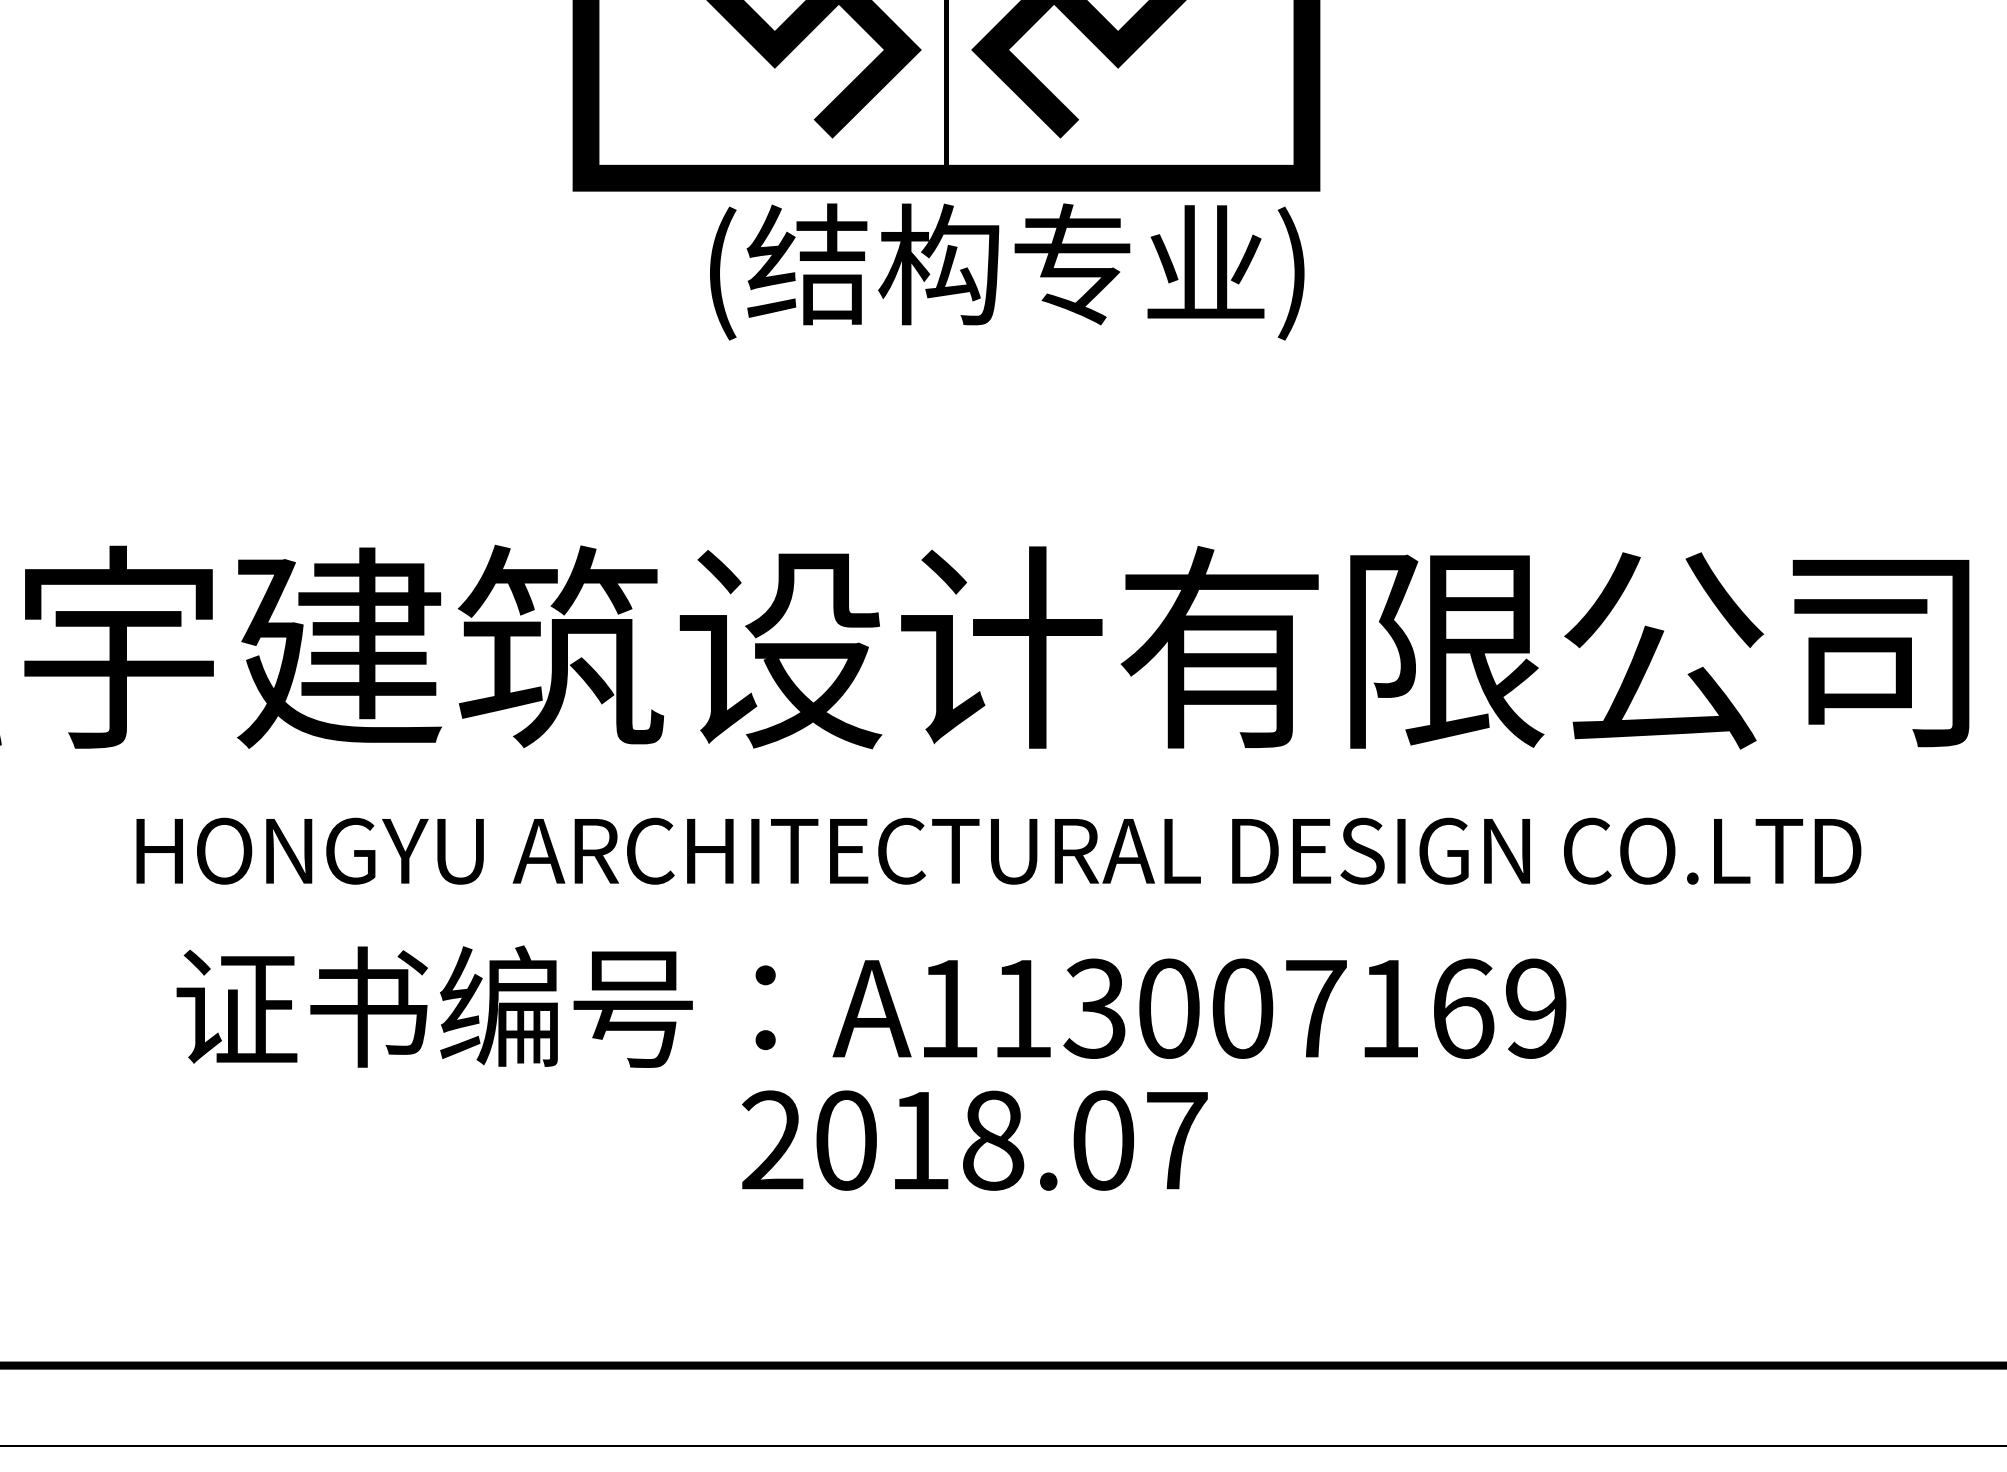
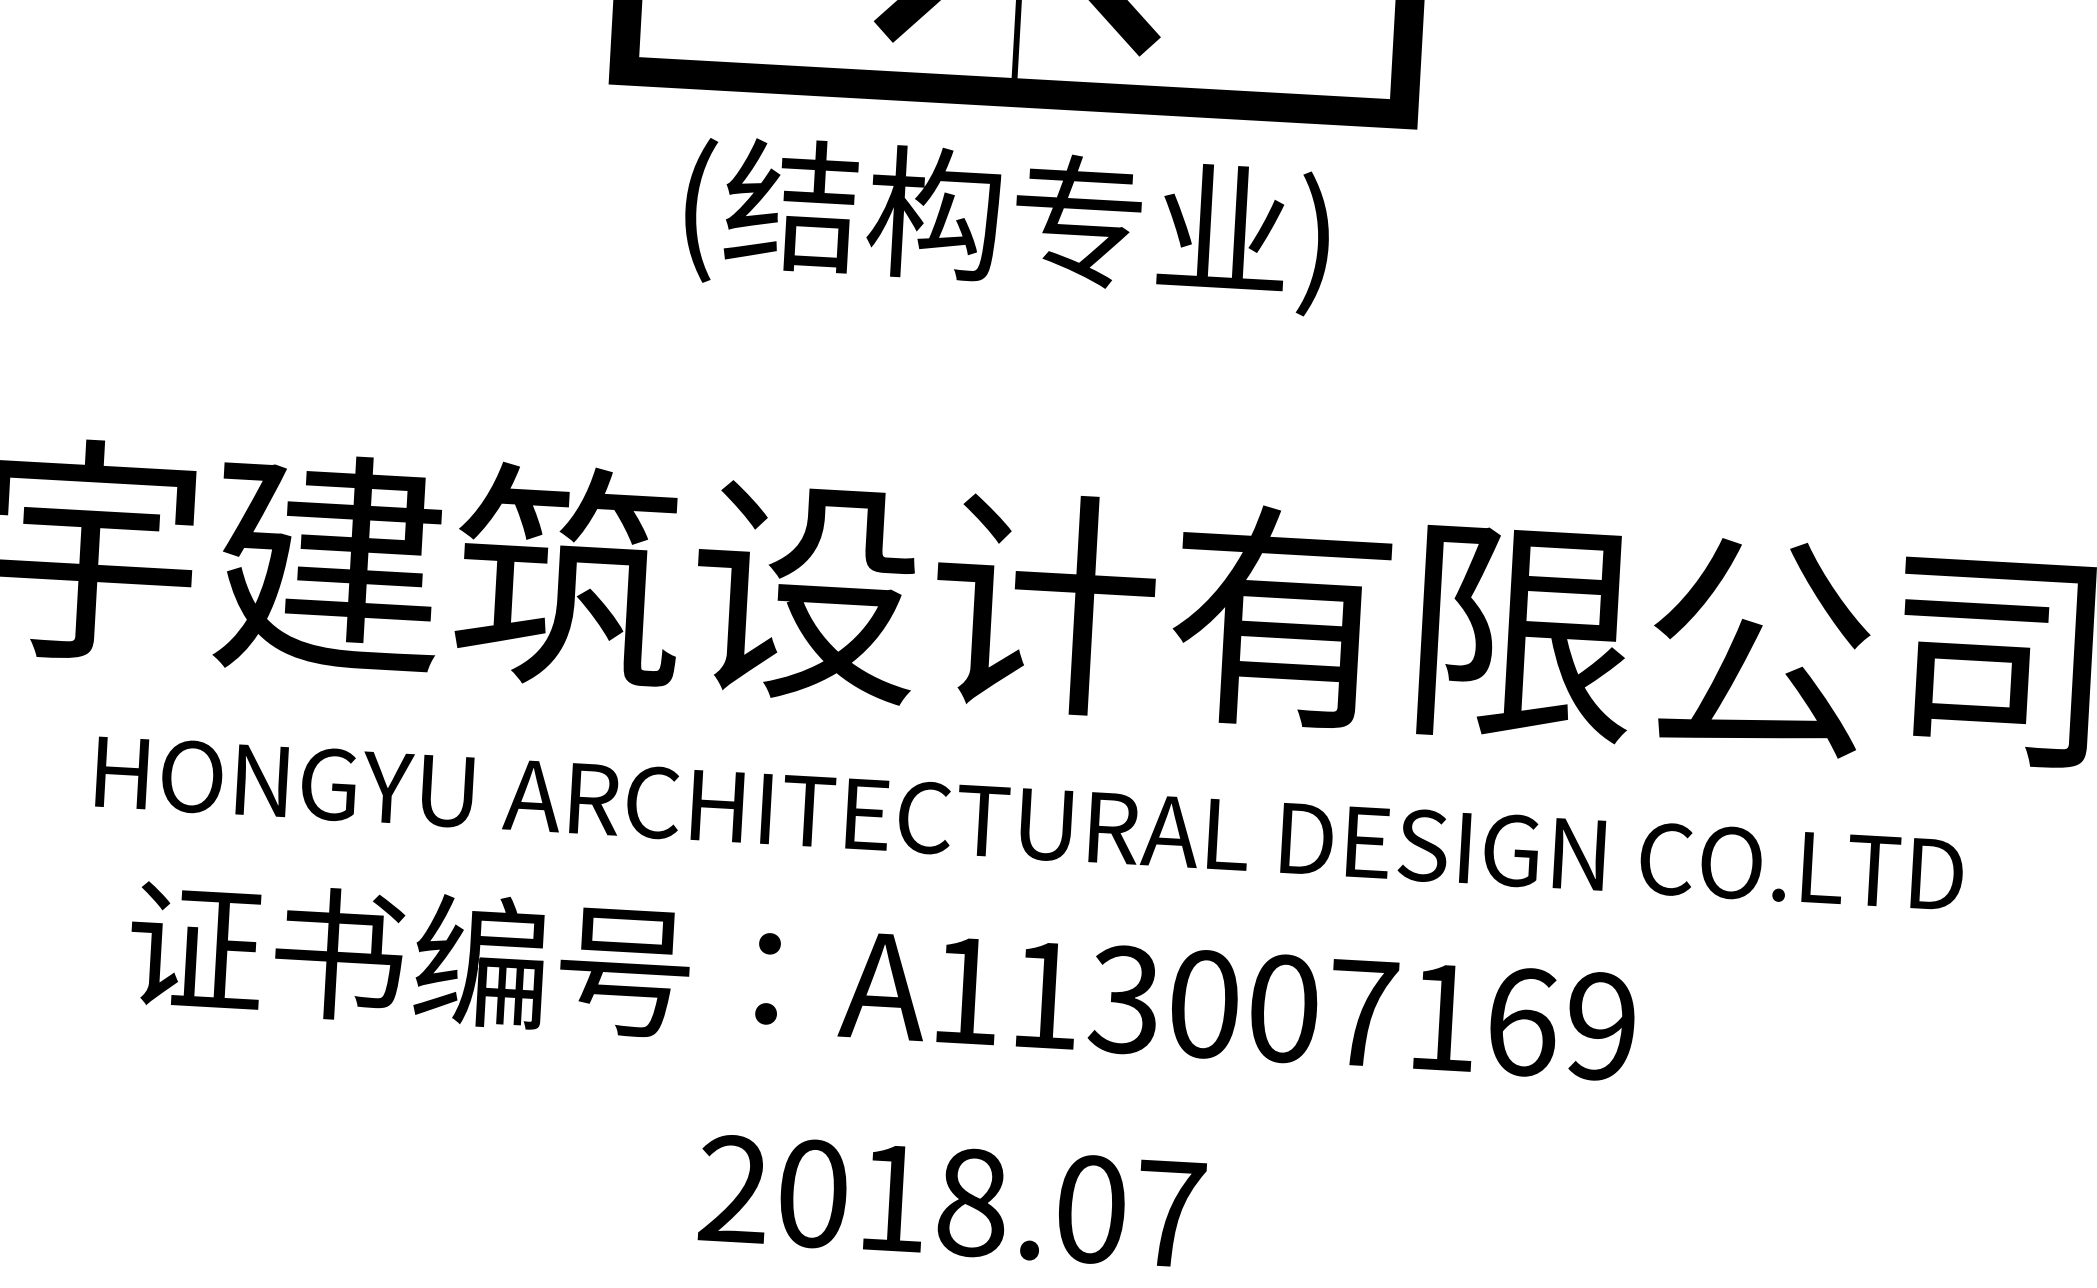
text: (1007, 271) -> (1007, 224), moved
text: (974, 1140) -> (951, 1201), moved

